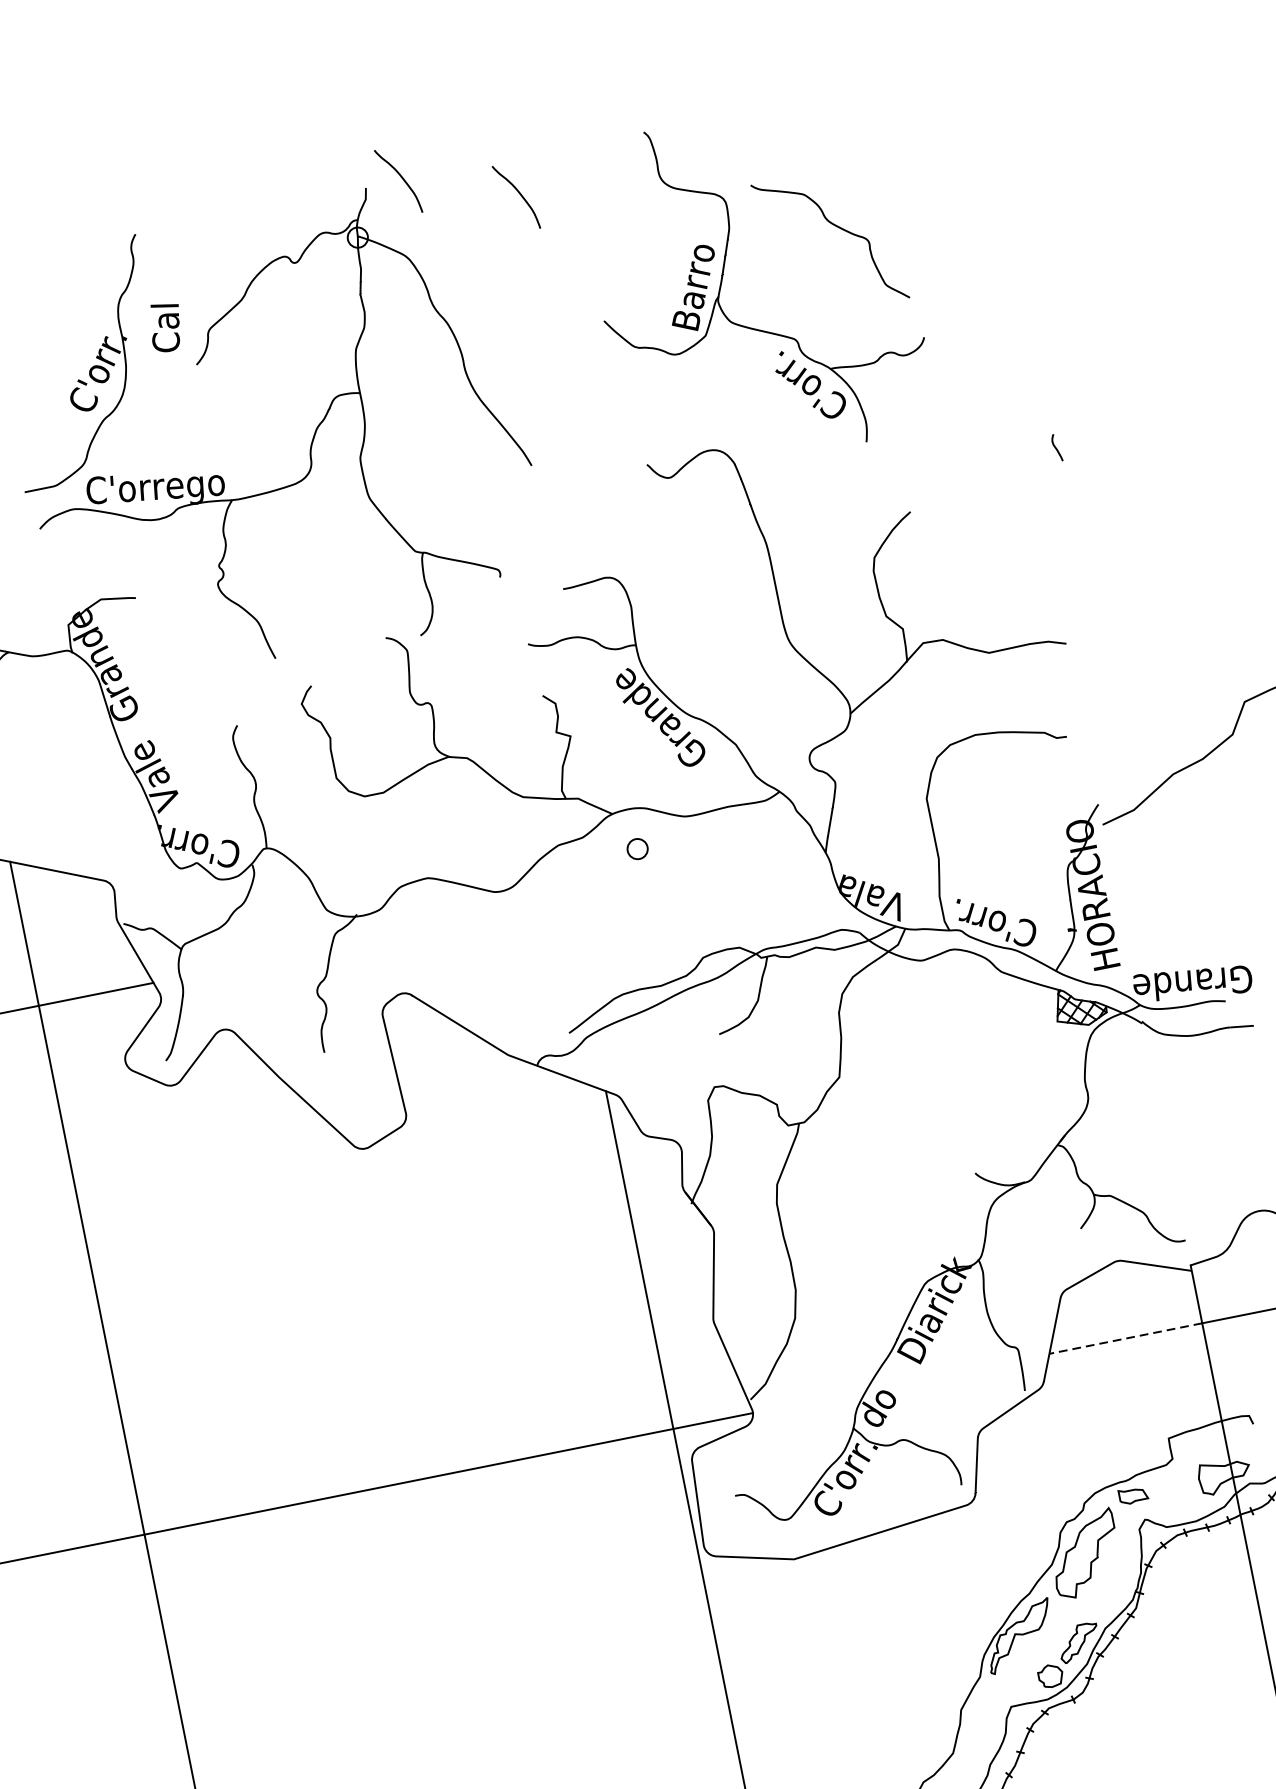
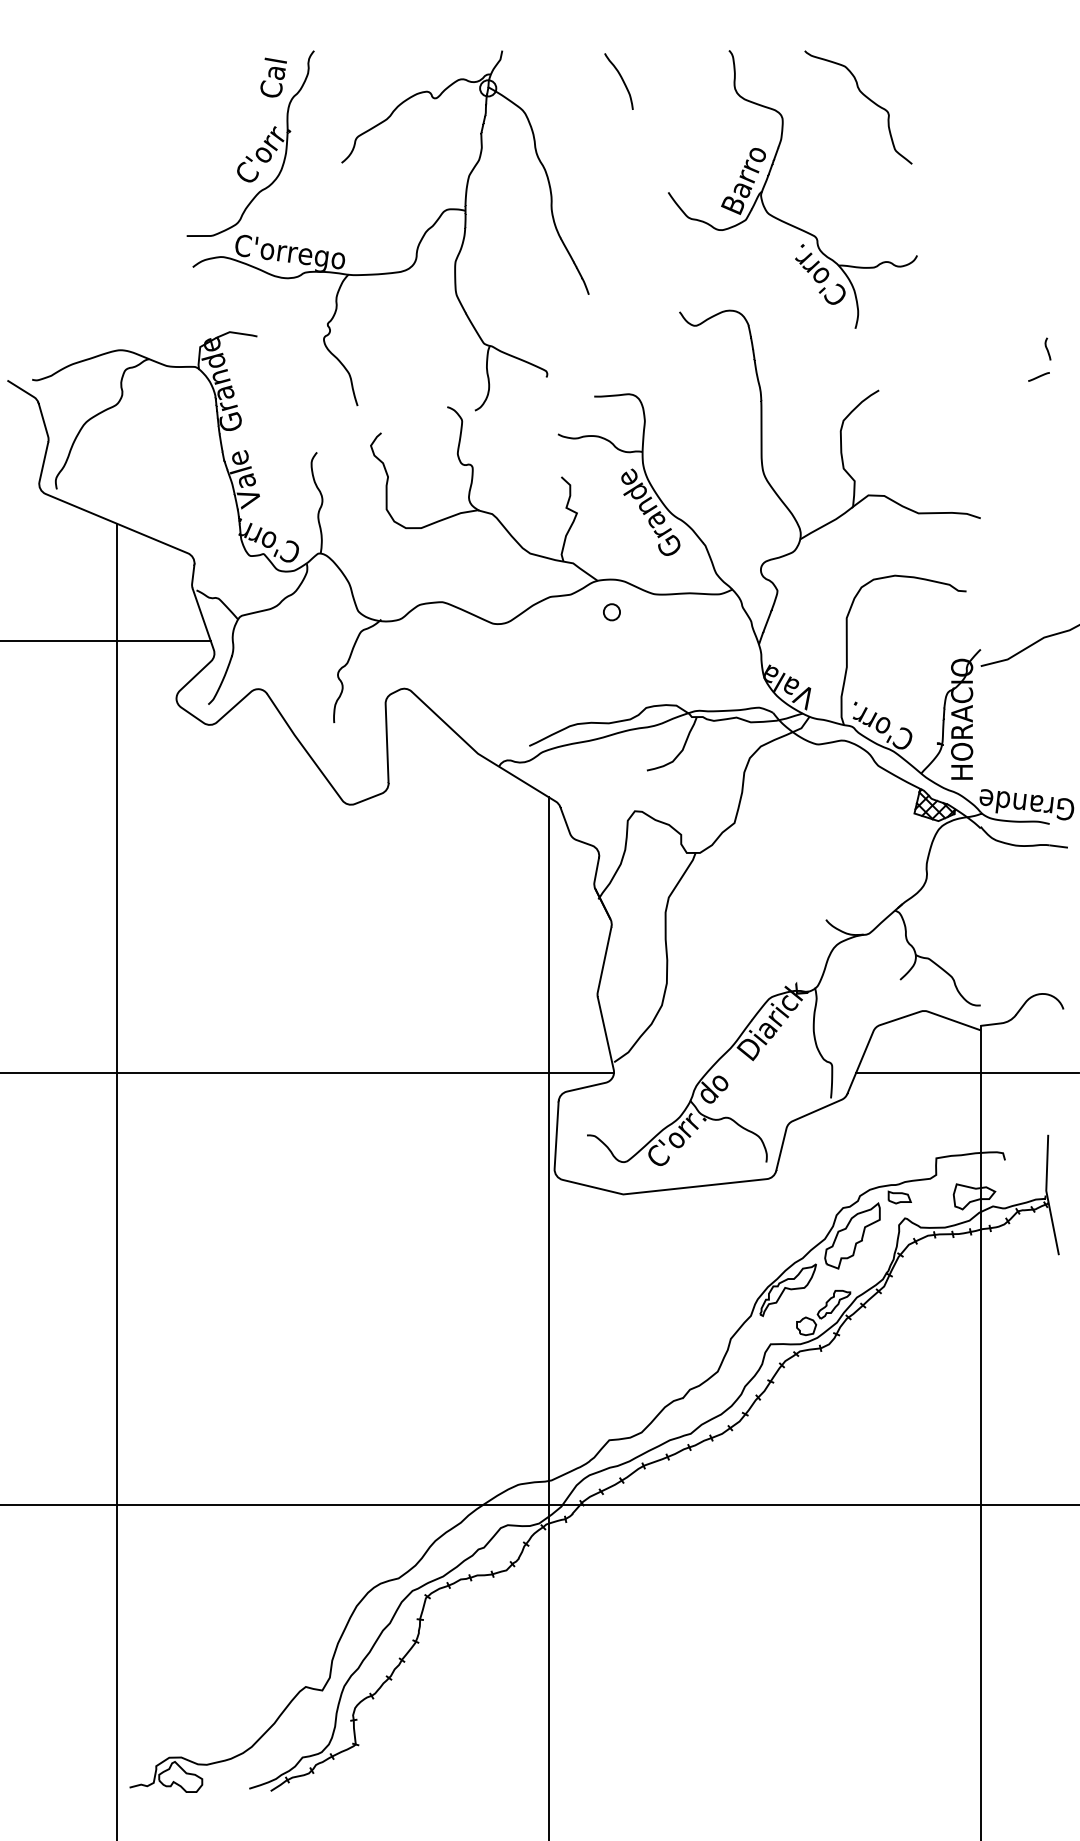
curve: (401, 178) -> (531, 48), removed
curve: (837, 228) -> (866, 98), moved
text: (165, 327) -> (273, 77), moved
curve: (1056, 447) -> (1047, 348), moved
line: (1102, 455) -> (1038, 376), added
line: (1124, 1339) -> (917, 1073), dashed -> solid

